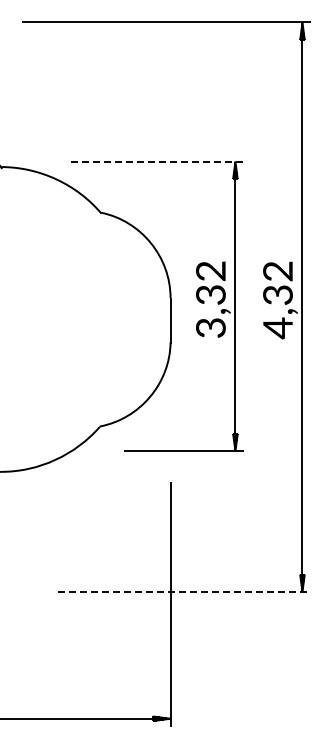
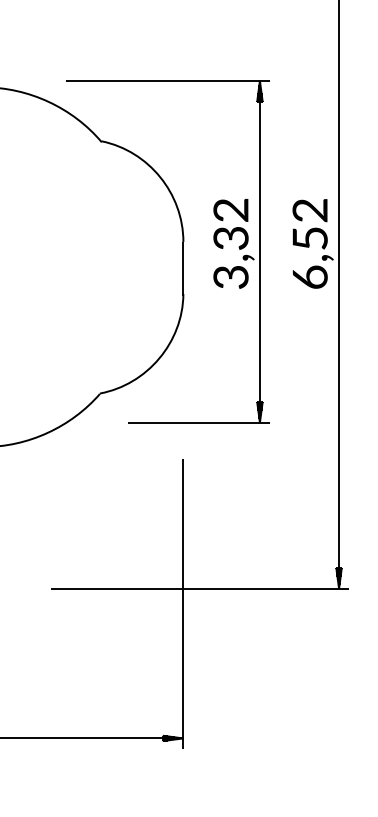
line: (158, 161) -> (169, 80), dashed -> solid
text: (277, 312) -> (309, 258), 4,32 -> 6,52
line: (185, 592) -> (201, 589), dashed -> solid

